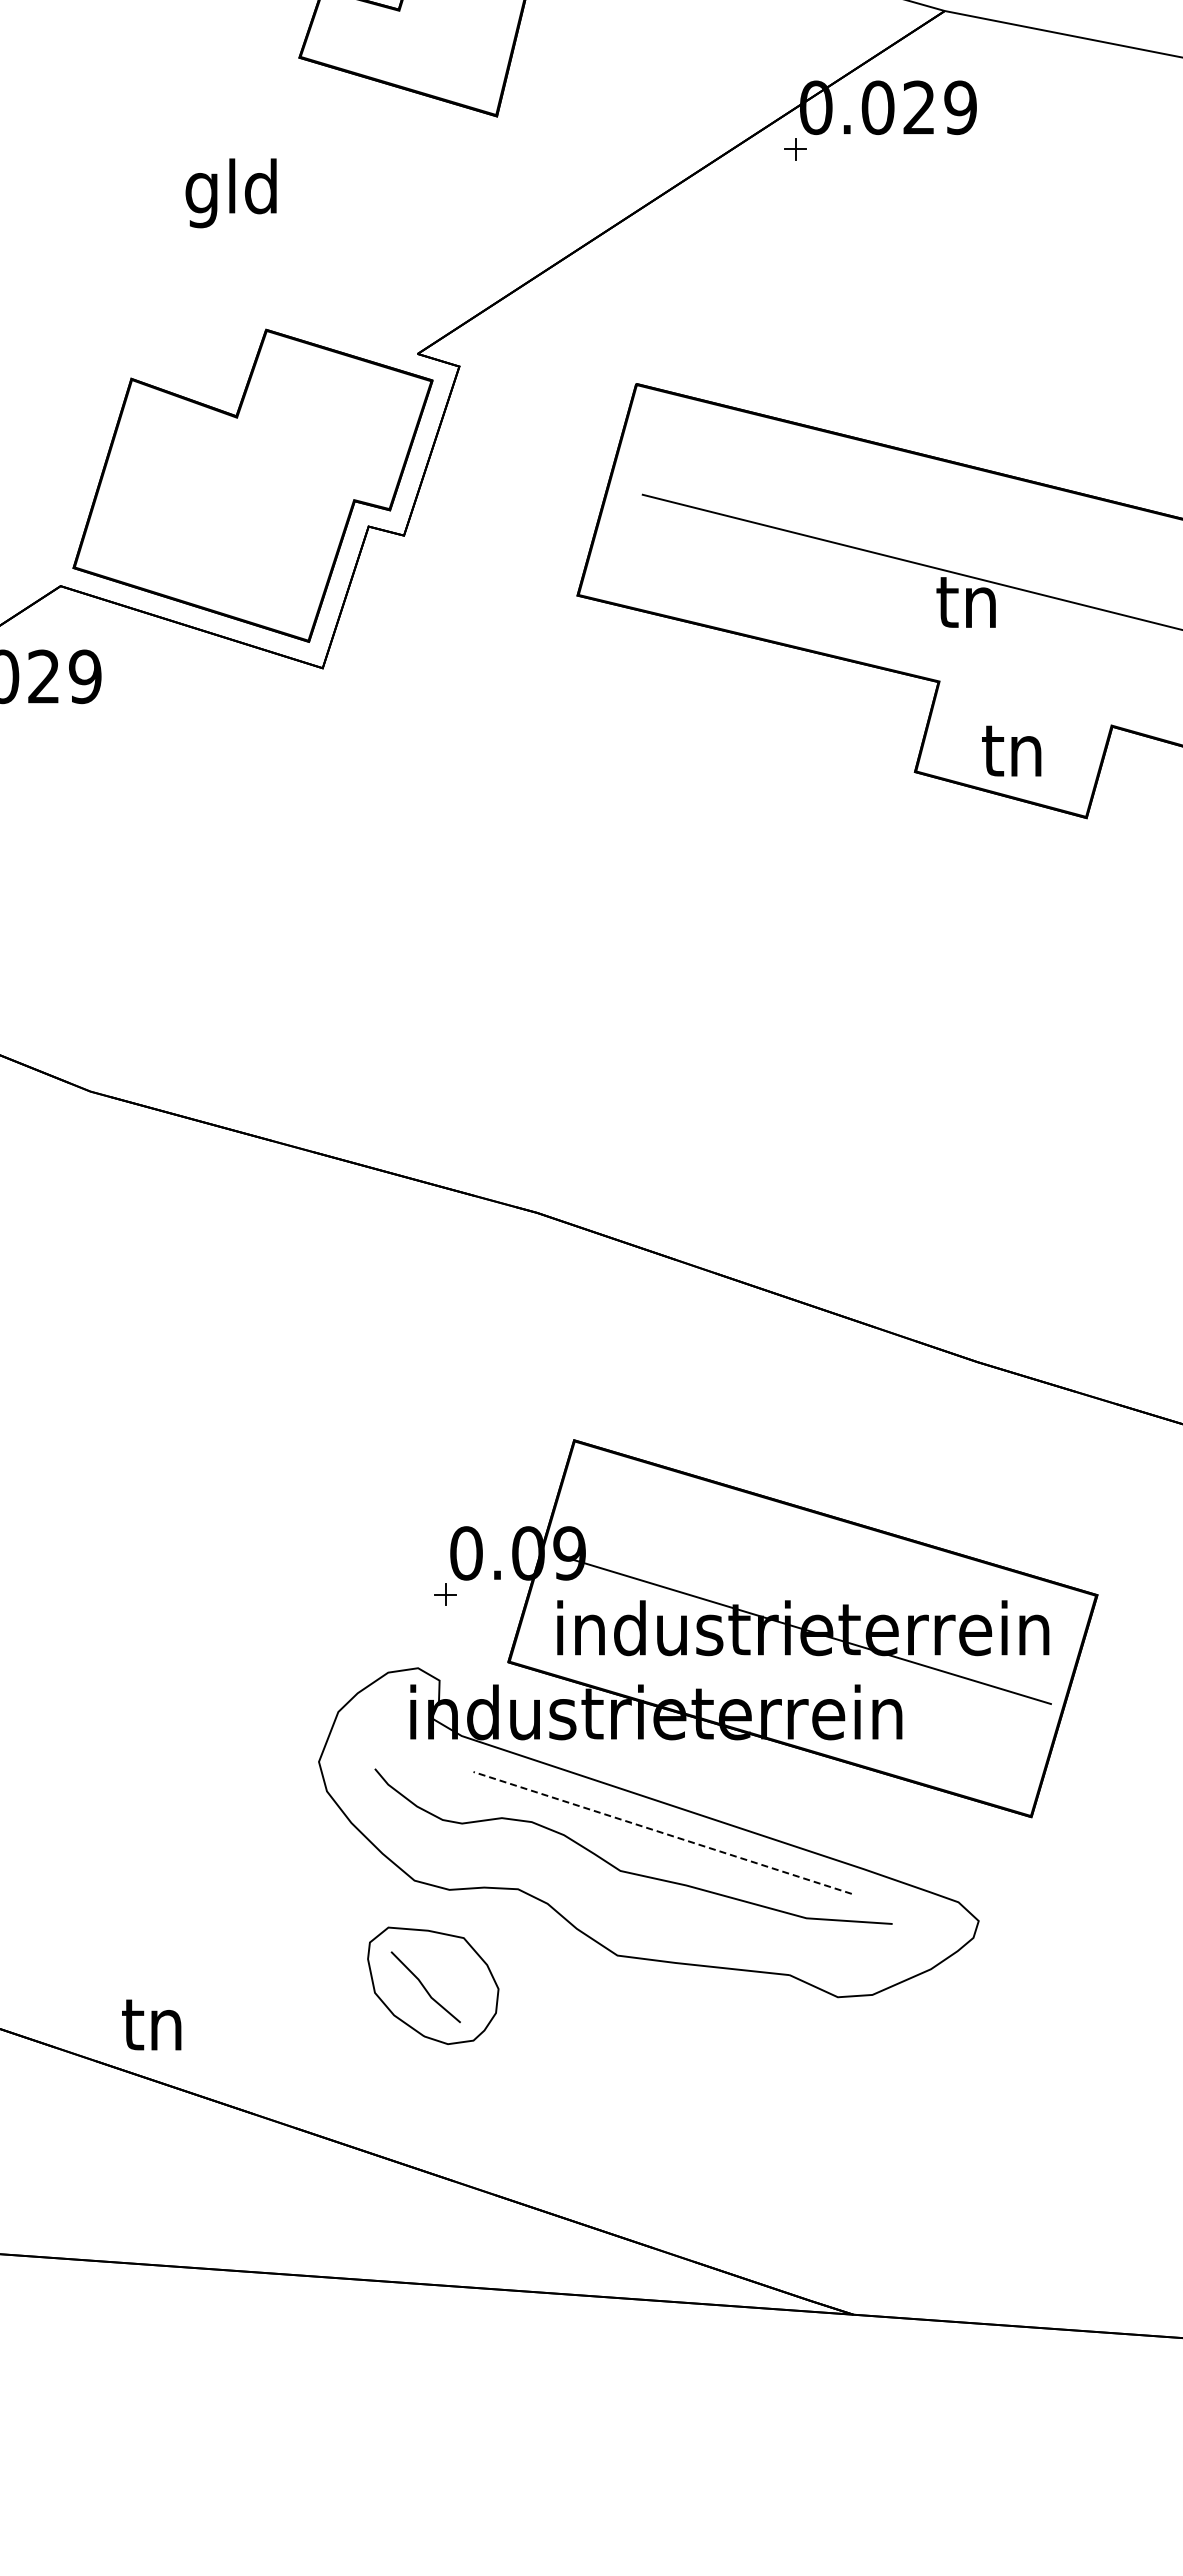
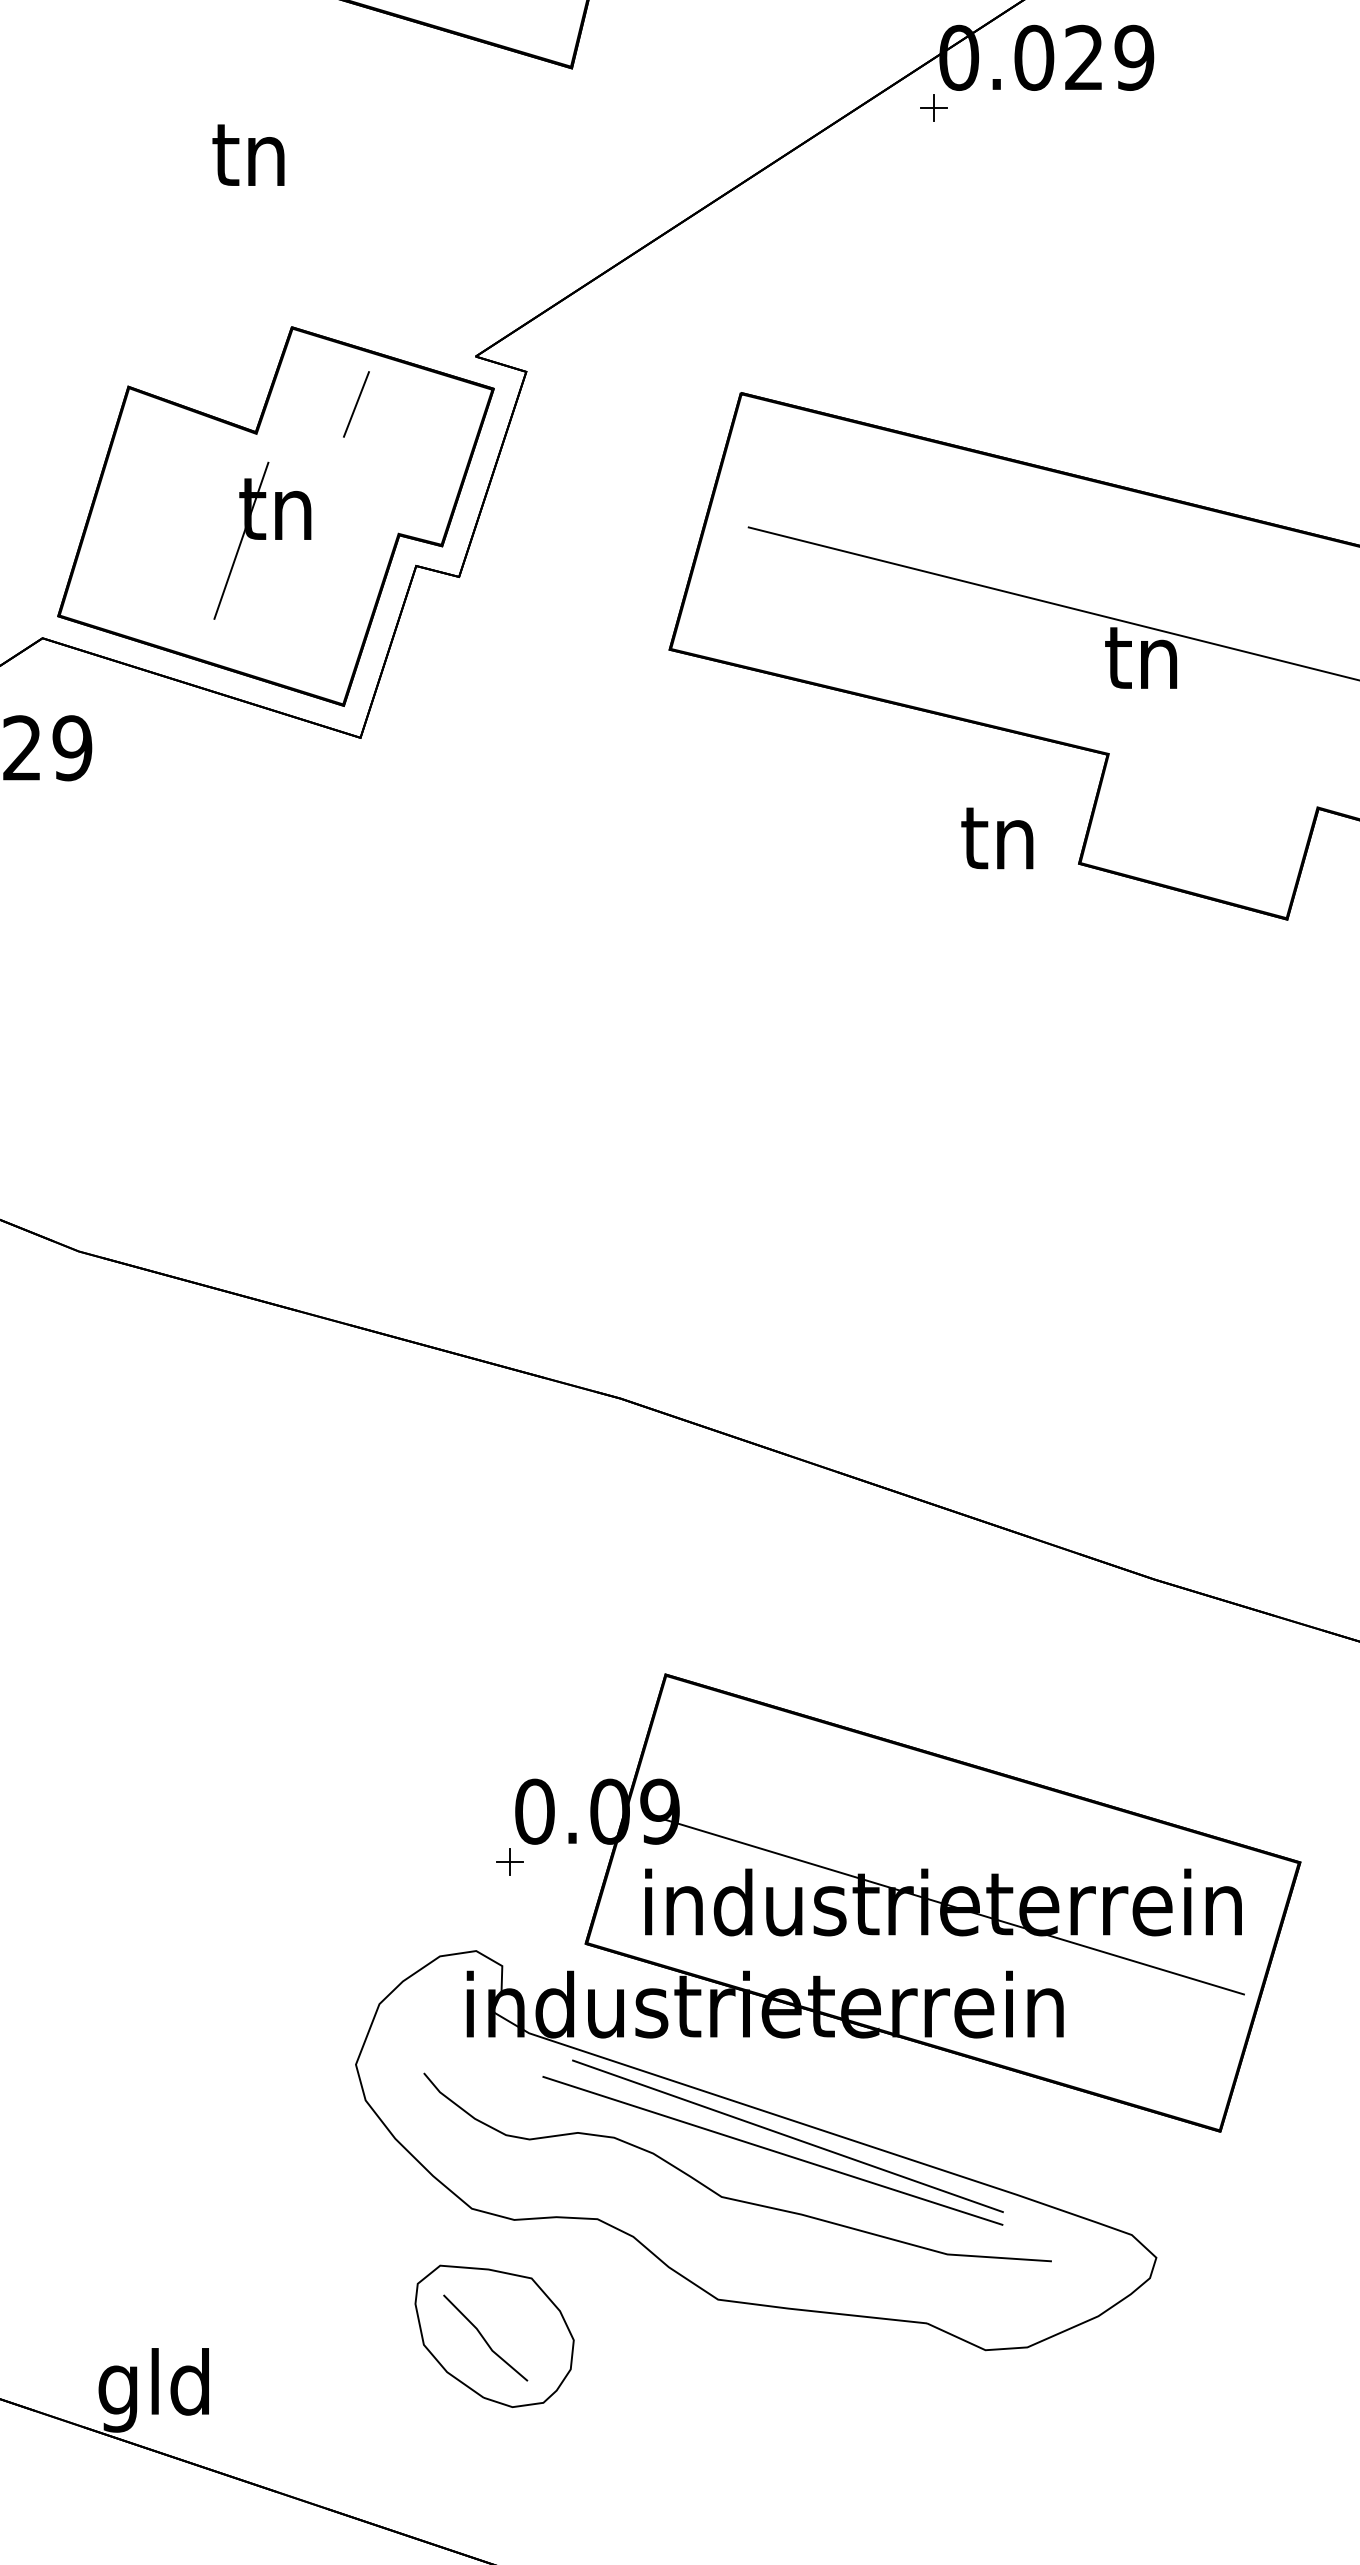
text: (230, 193) -> (248, 161), gld -> tn
line: (319, 393) -> (356, 404), added
part: (241, 505) -> (261, 540), added
text: (1011, 750) -> (997, 837), moved
line: (674, 1820) -> (787, 2135), added
line: (662, 1832) -> (772, 2150), dashed -> solid
text: (151, 2030) -> (152, 2390), tn -> gld

